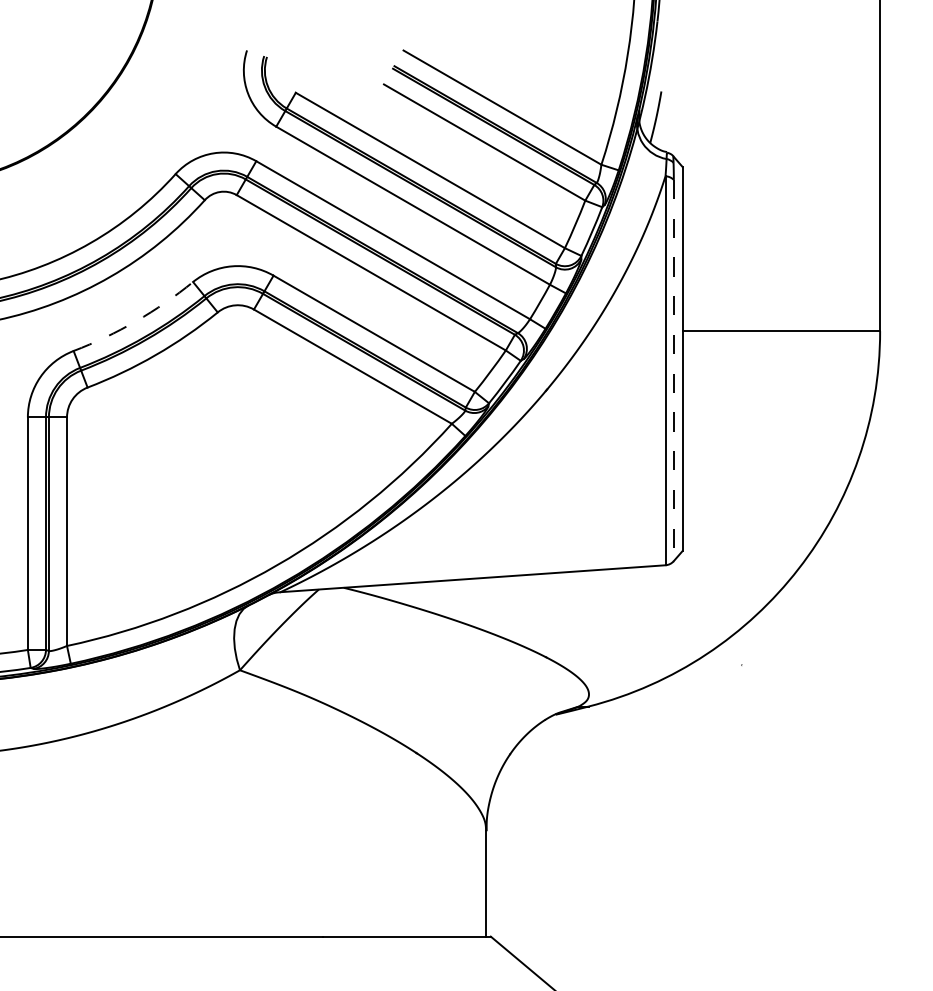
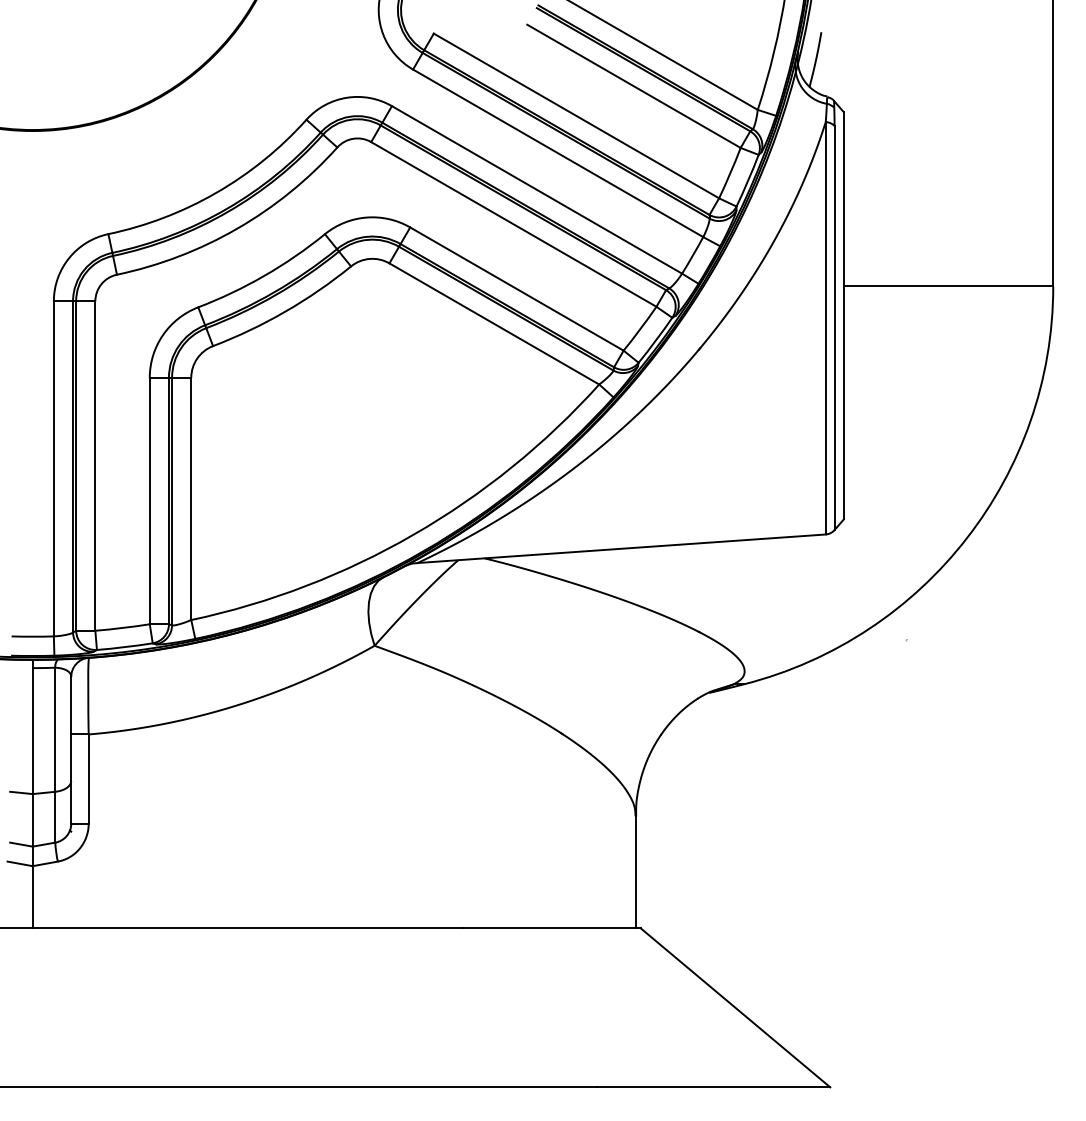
arc: (136, 320) -> (264, 275), dashed -> solid
line: (673, 370) -> (834, 328), dashed -> solid

